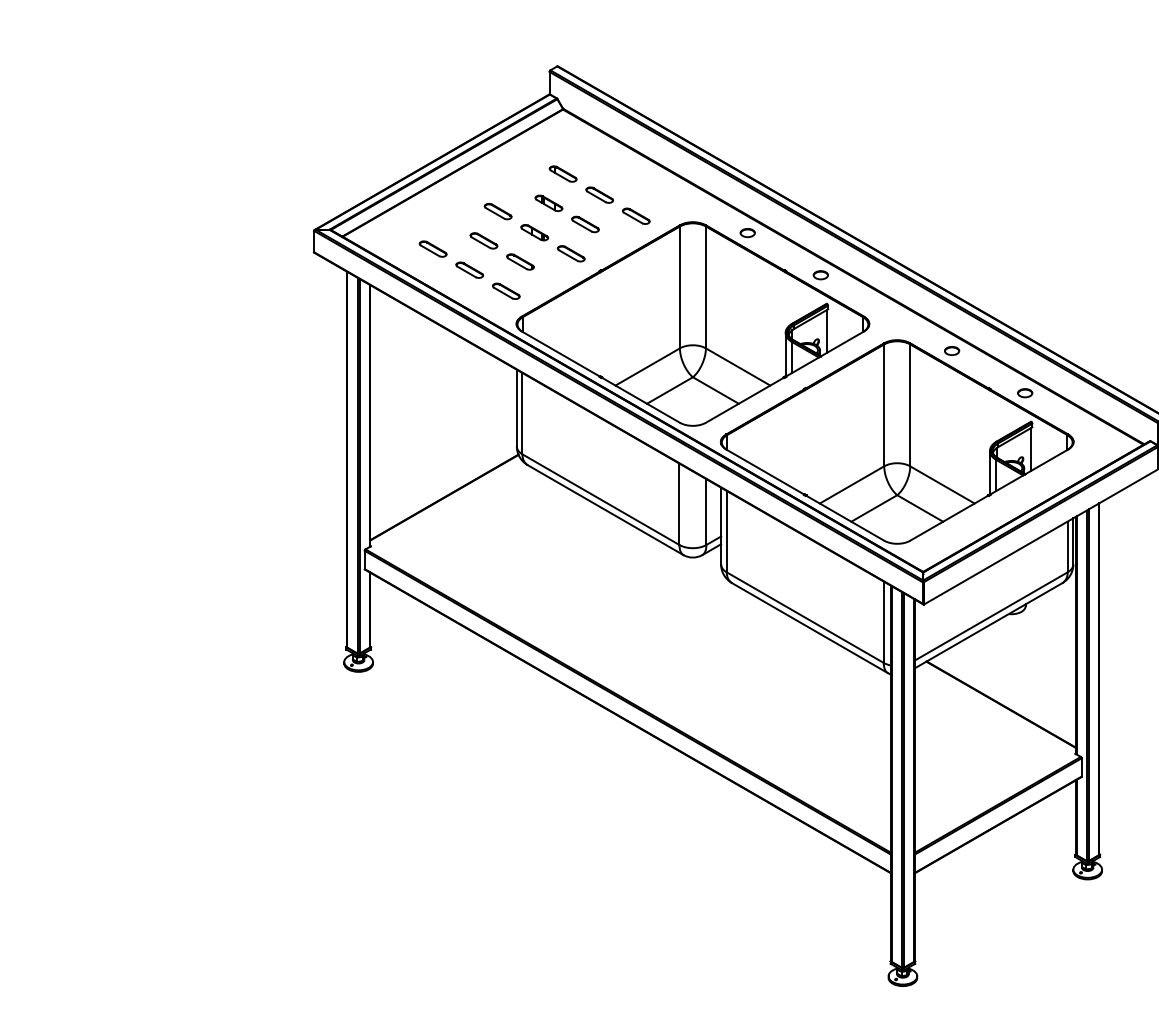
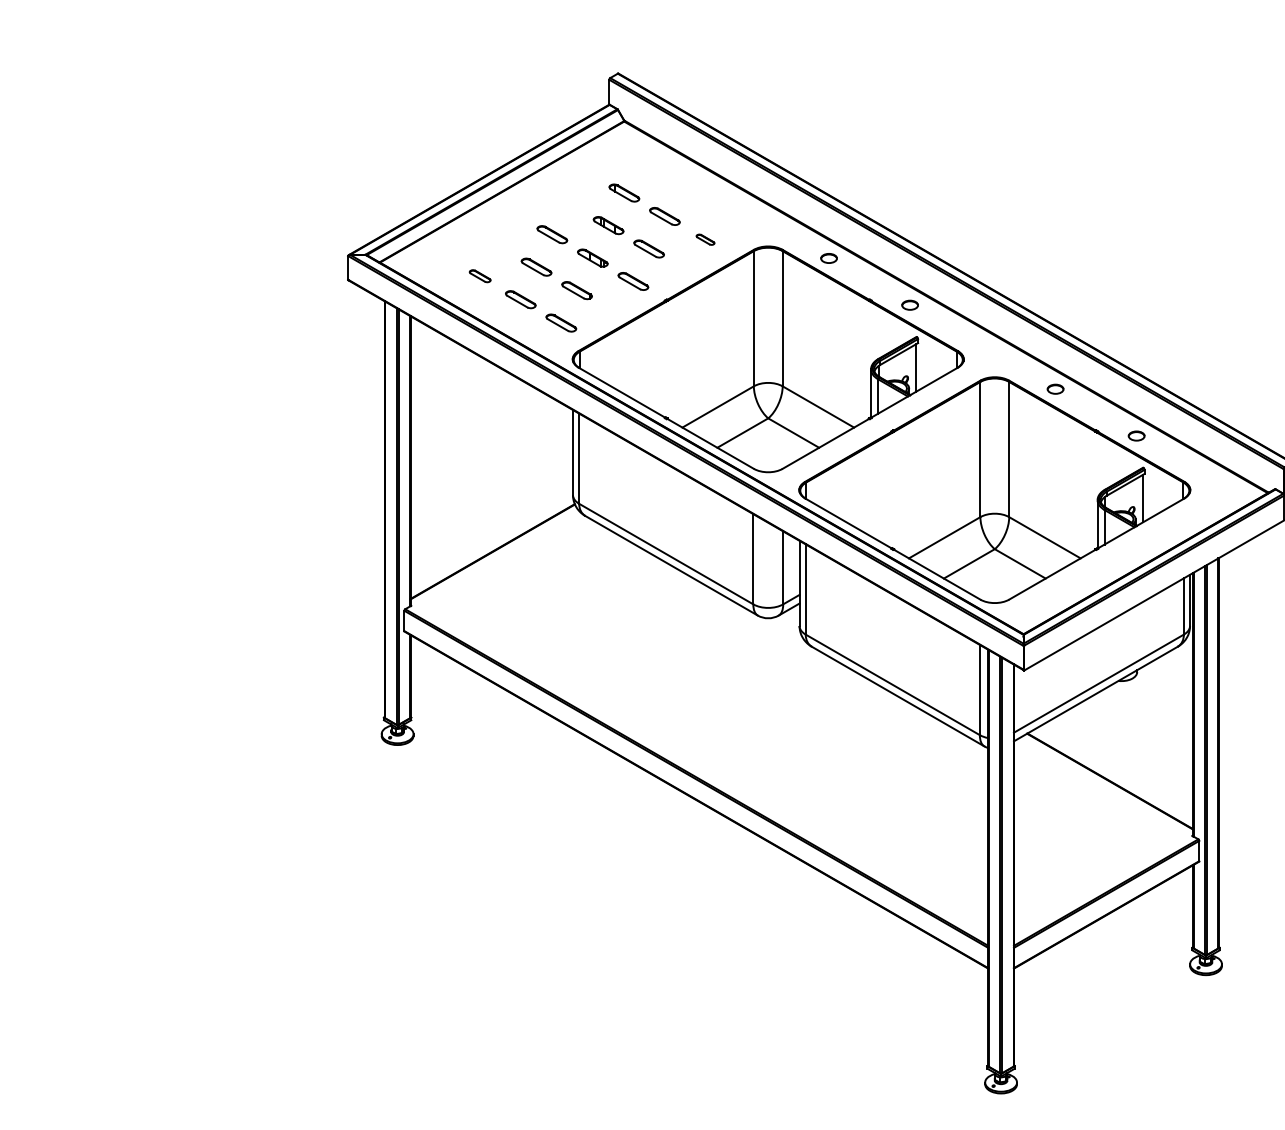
part: (636, 215) -> (705, 239), size x0.6
part: (432, 248) -> (479, 275), size x0.7

